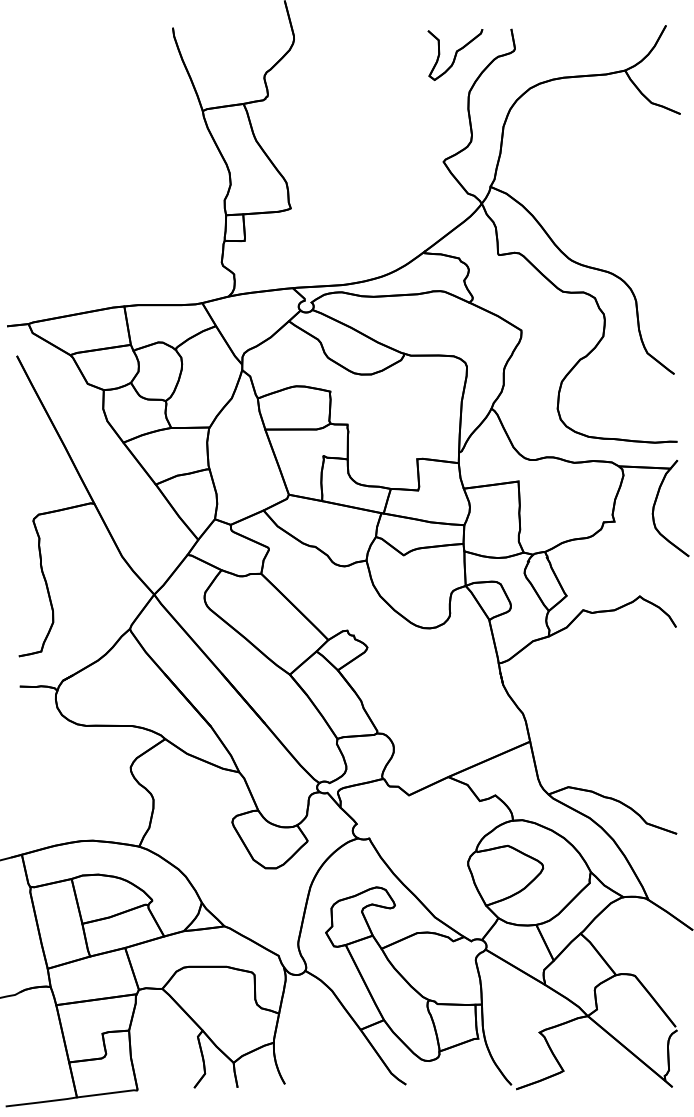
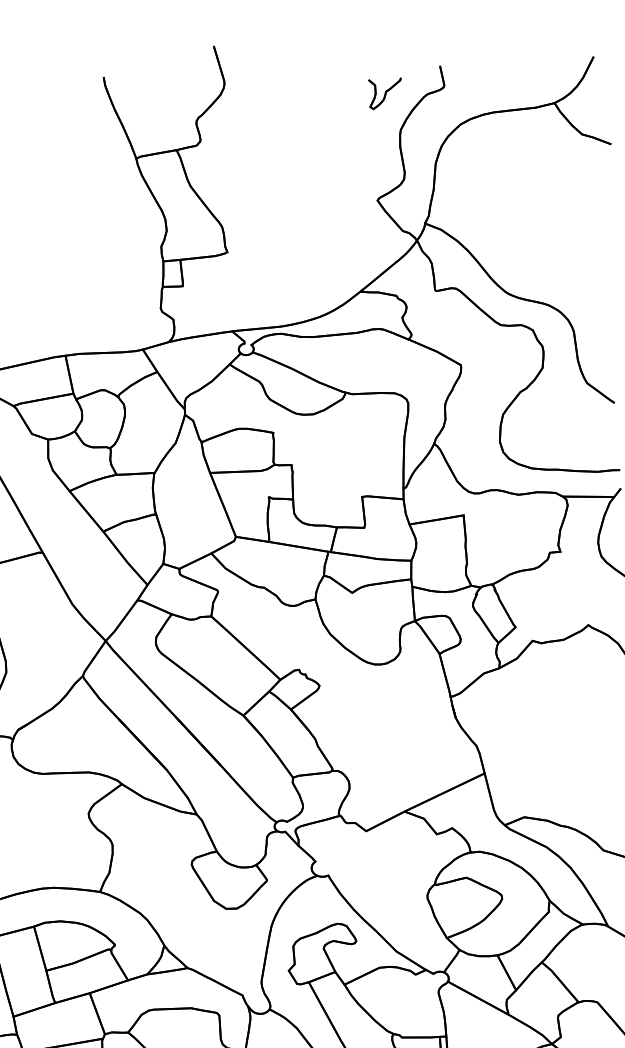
part: (455, 54) -> (385, 93), size x0.6

